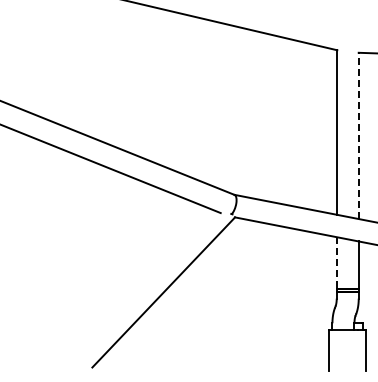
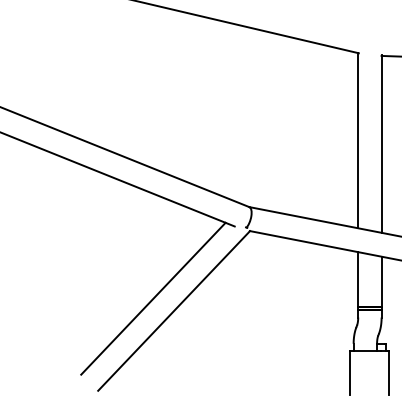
line: (358, 135) -> (381, 143), dashed -> solid
line: (336, 263) -> (357, 280), dashed -> solid
line: (144, 280) -> (153, 298), added

